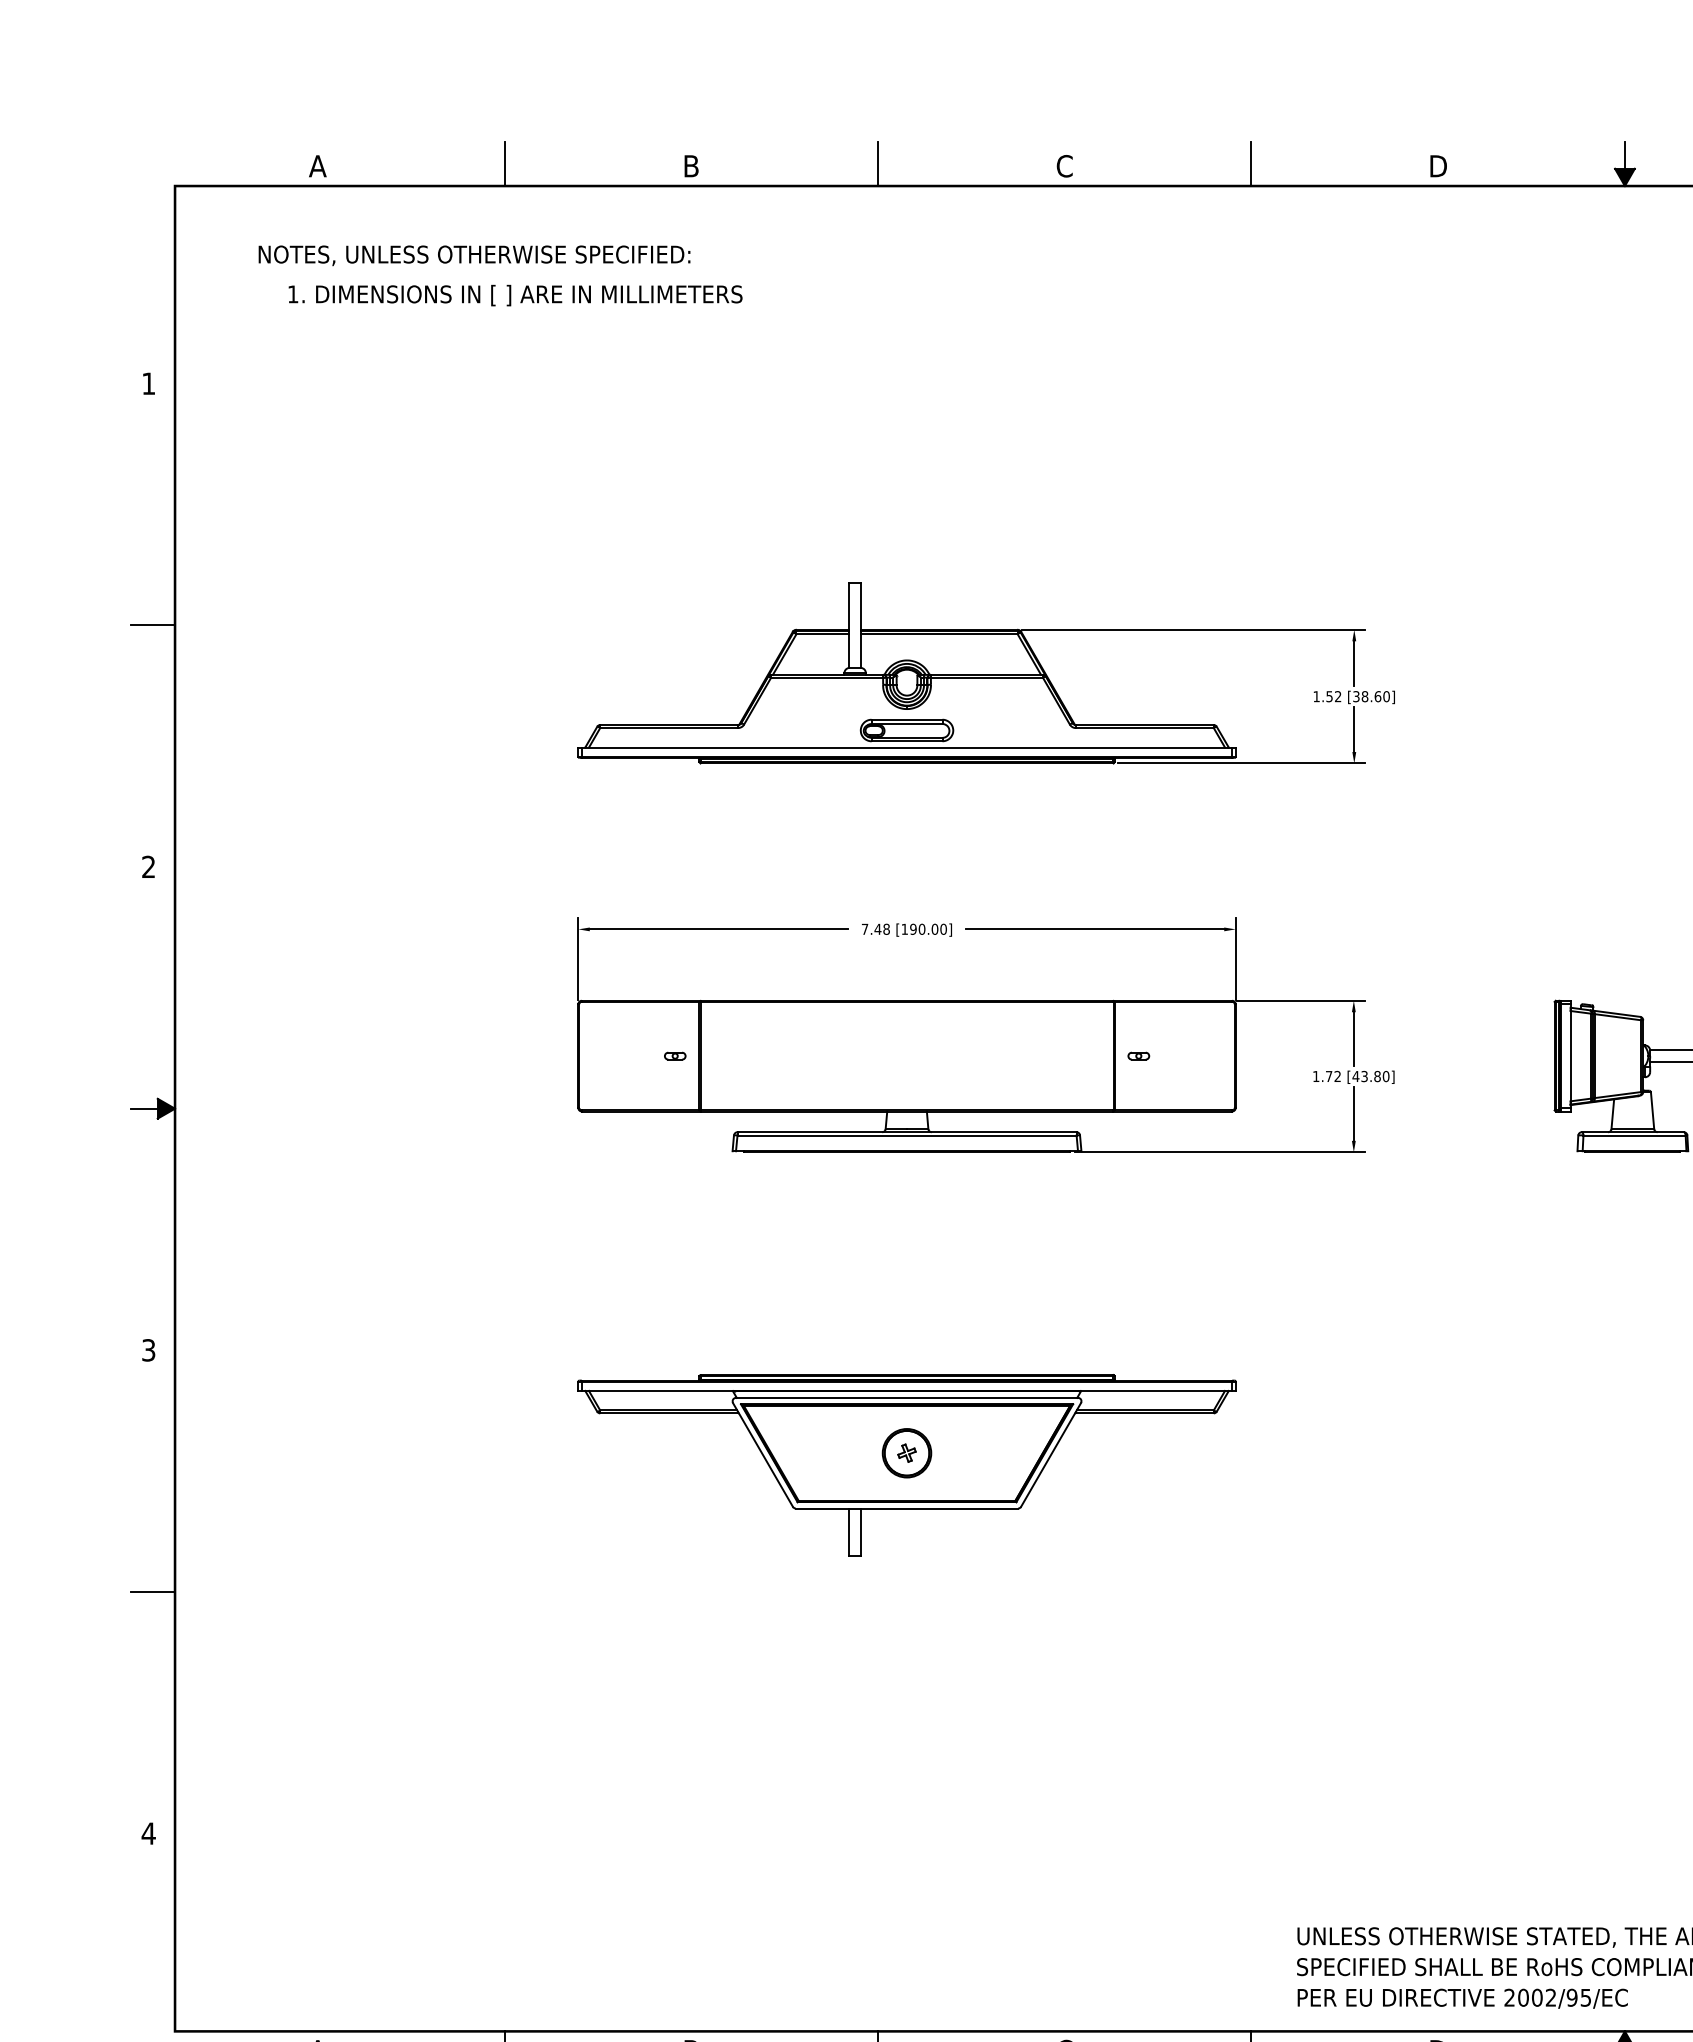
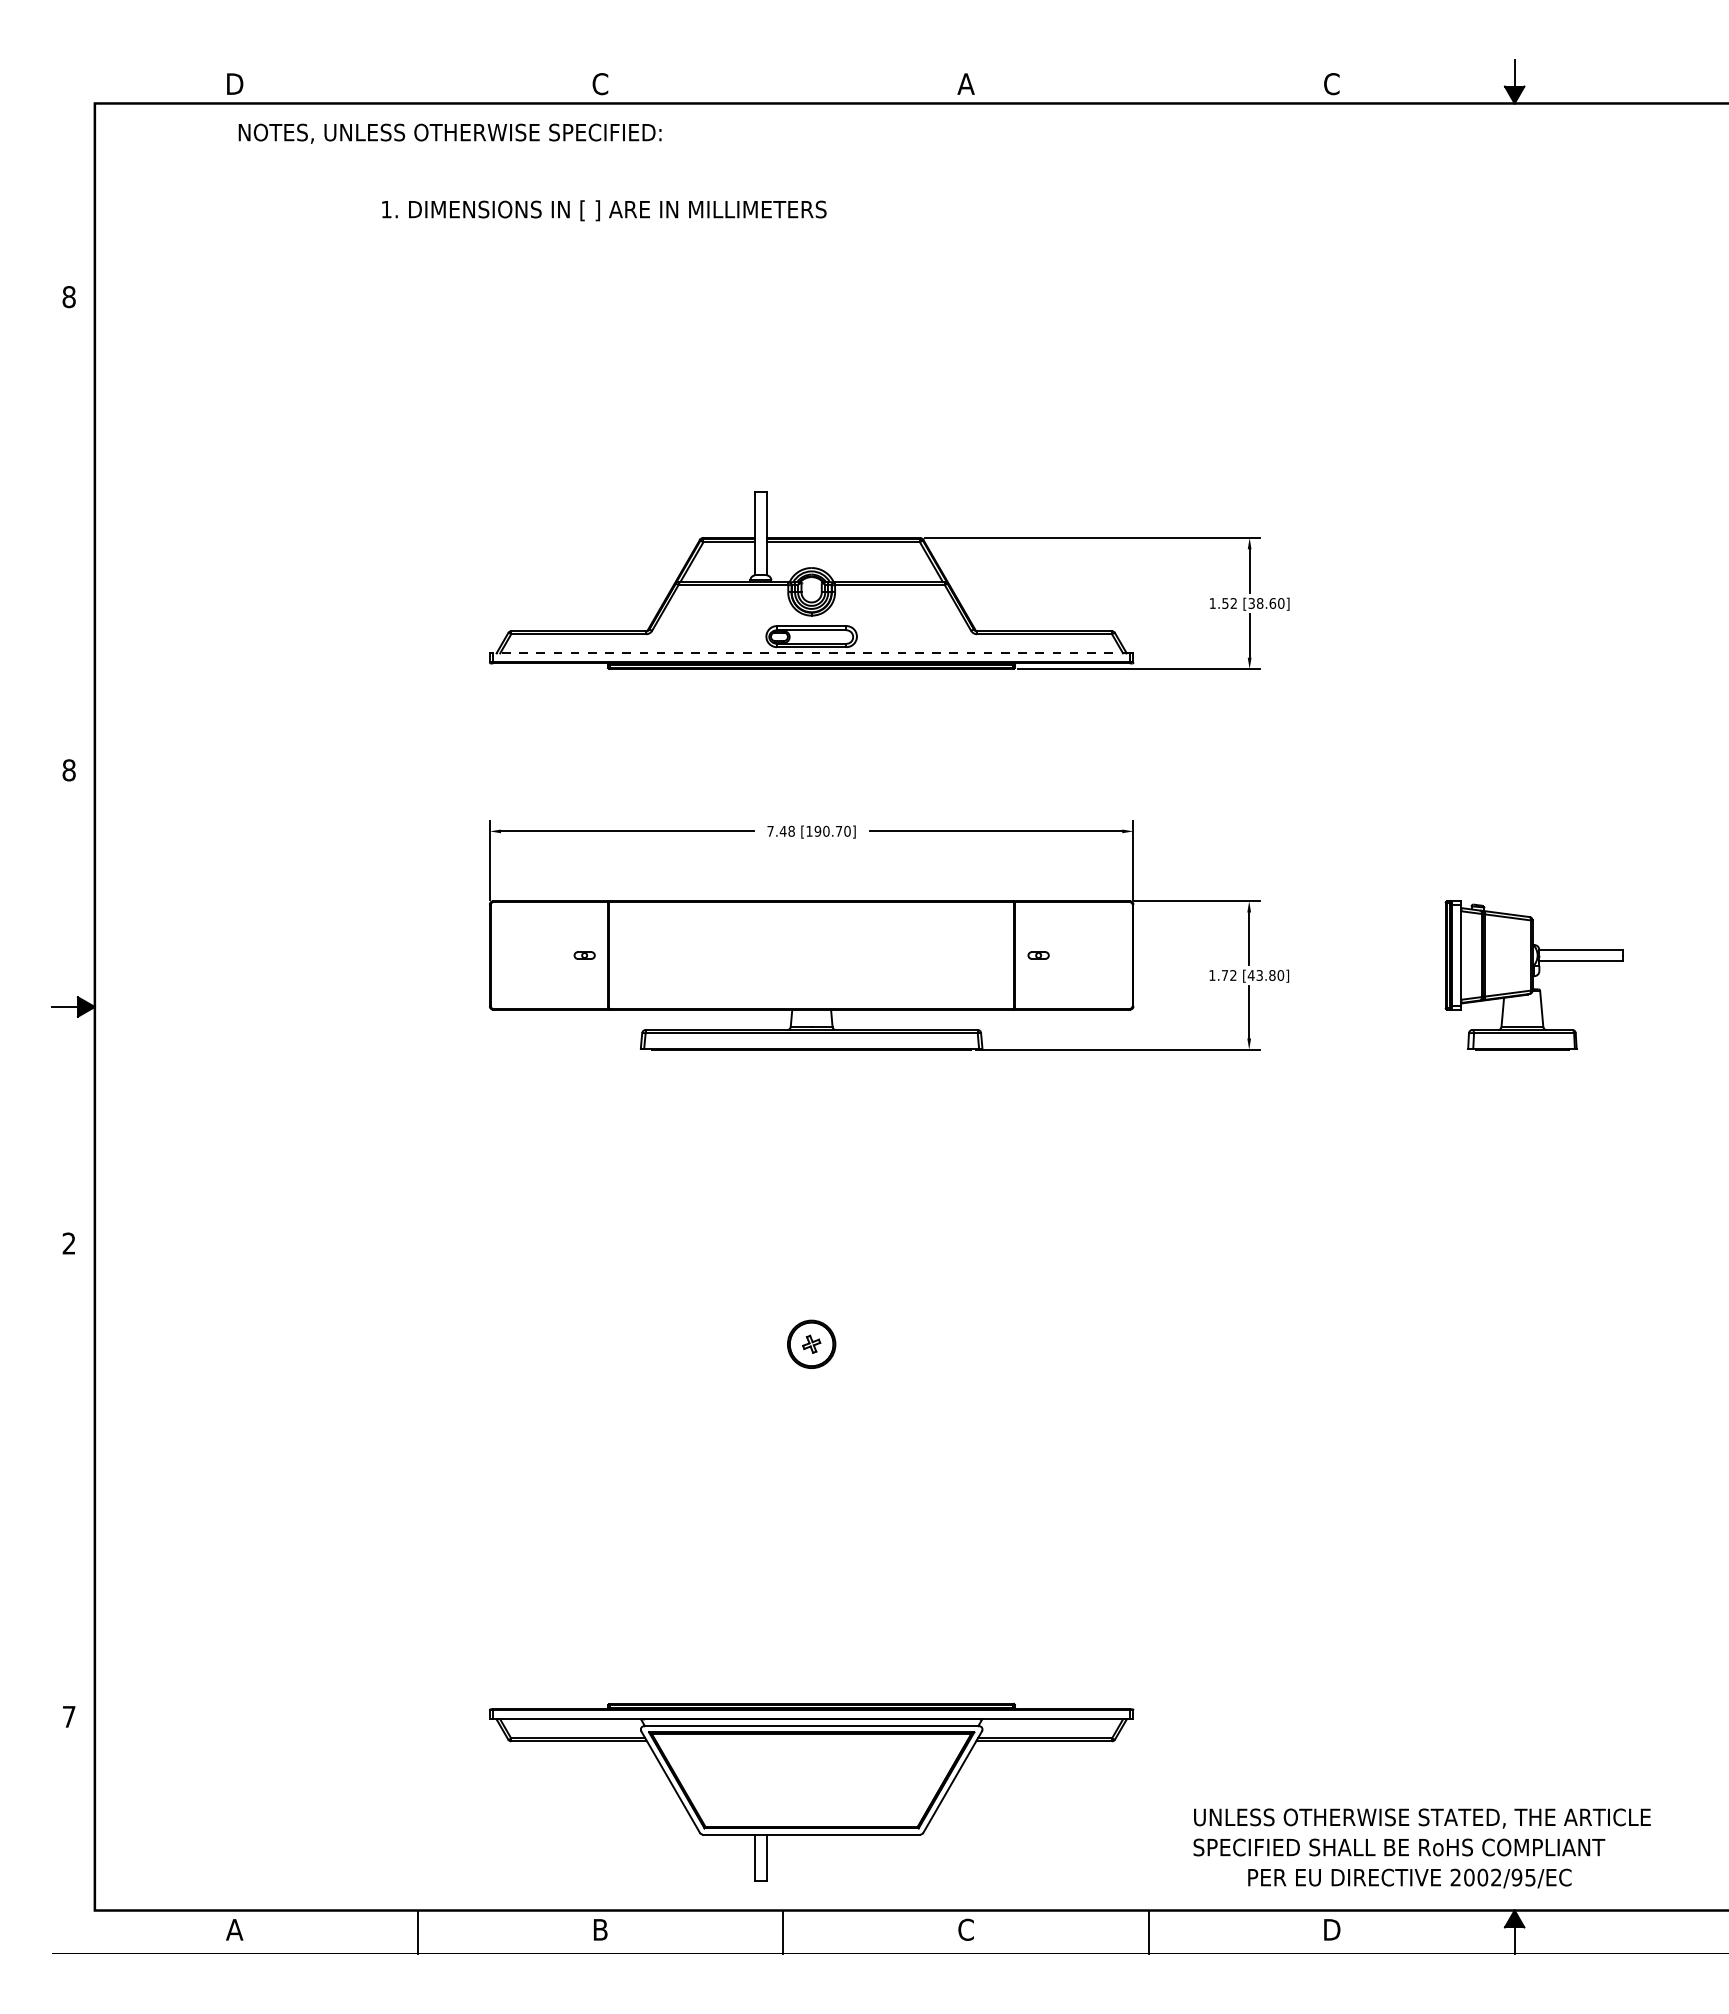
line: (504, 163) -> (417, 81), removed
line: (878, 163) -> (783, 81), removed
line: (1251, 163) -> (1148, 81), removed
text: (317, 165) -> (234, 83), A -> D
text: (691, 166) -> (600, 84), B -> C
text: (1064, 166) -> (965, 84), C -> A
text: (1438, 166) -> (1332, 84), D -> C
text: (473, 255) -> (449, 133), moved
text: (515, 295) -> (604, 210), moved
text: (148, 384) -> (68, 297), 1 -> 8
line: (152, 625) -> (72, 533), removed
line: (906, 747) -> (811, 653), solid -> dashed
text: (148, 867) -> (68, 770), 2 -> 8
text: (934, 928) -> (838, 830), [190.00] -> [190.70]
text: (148, 1350) -> (68, 1243), 3 -> 2
part: (906, 1464) -> (811, 1791), moved
line: (152, 1592) -> (72, 1480), removed
text: (149, 1833) -> (69, 1716), 4 -> 7
text: (1462, 1998) -> (1409, 1878), moved

